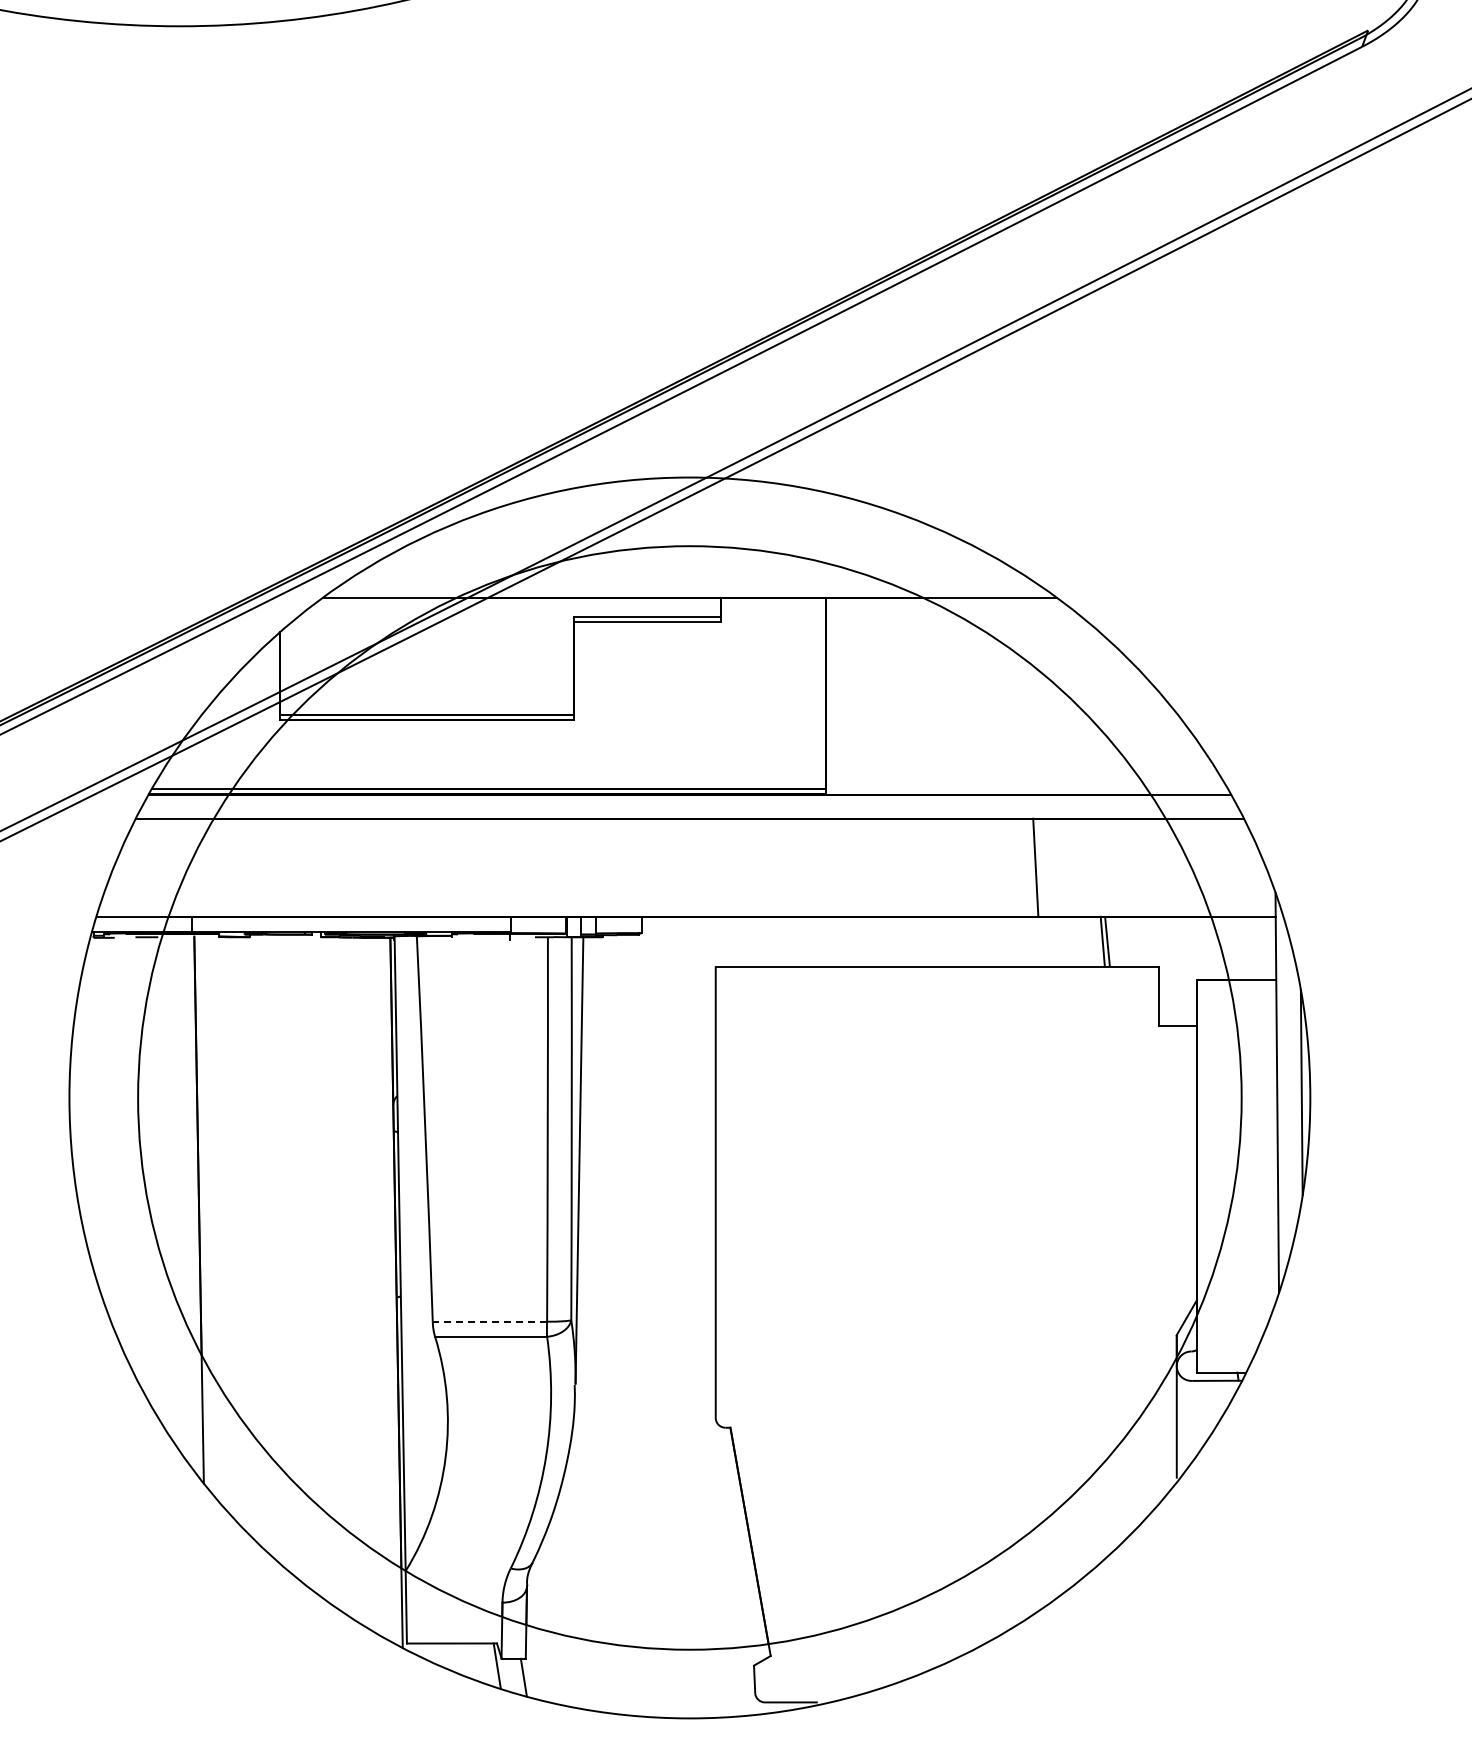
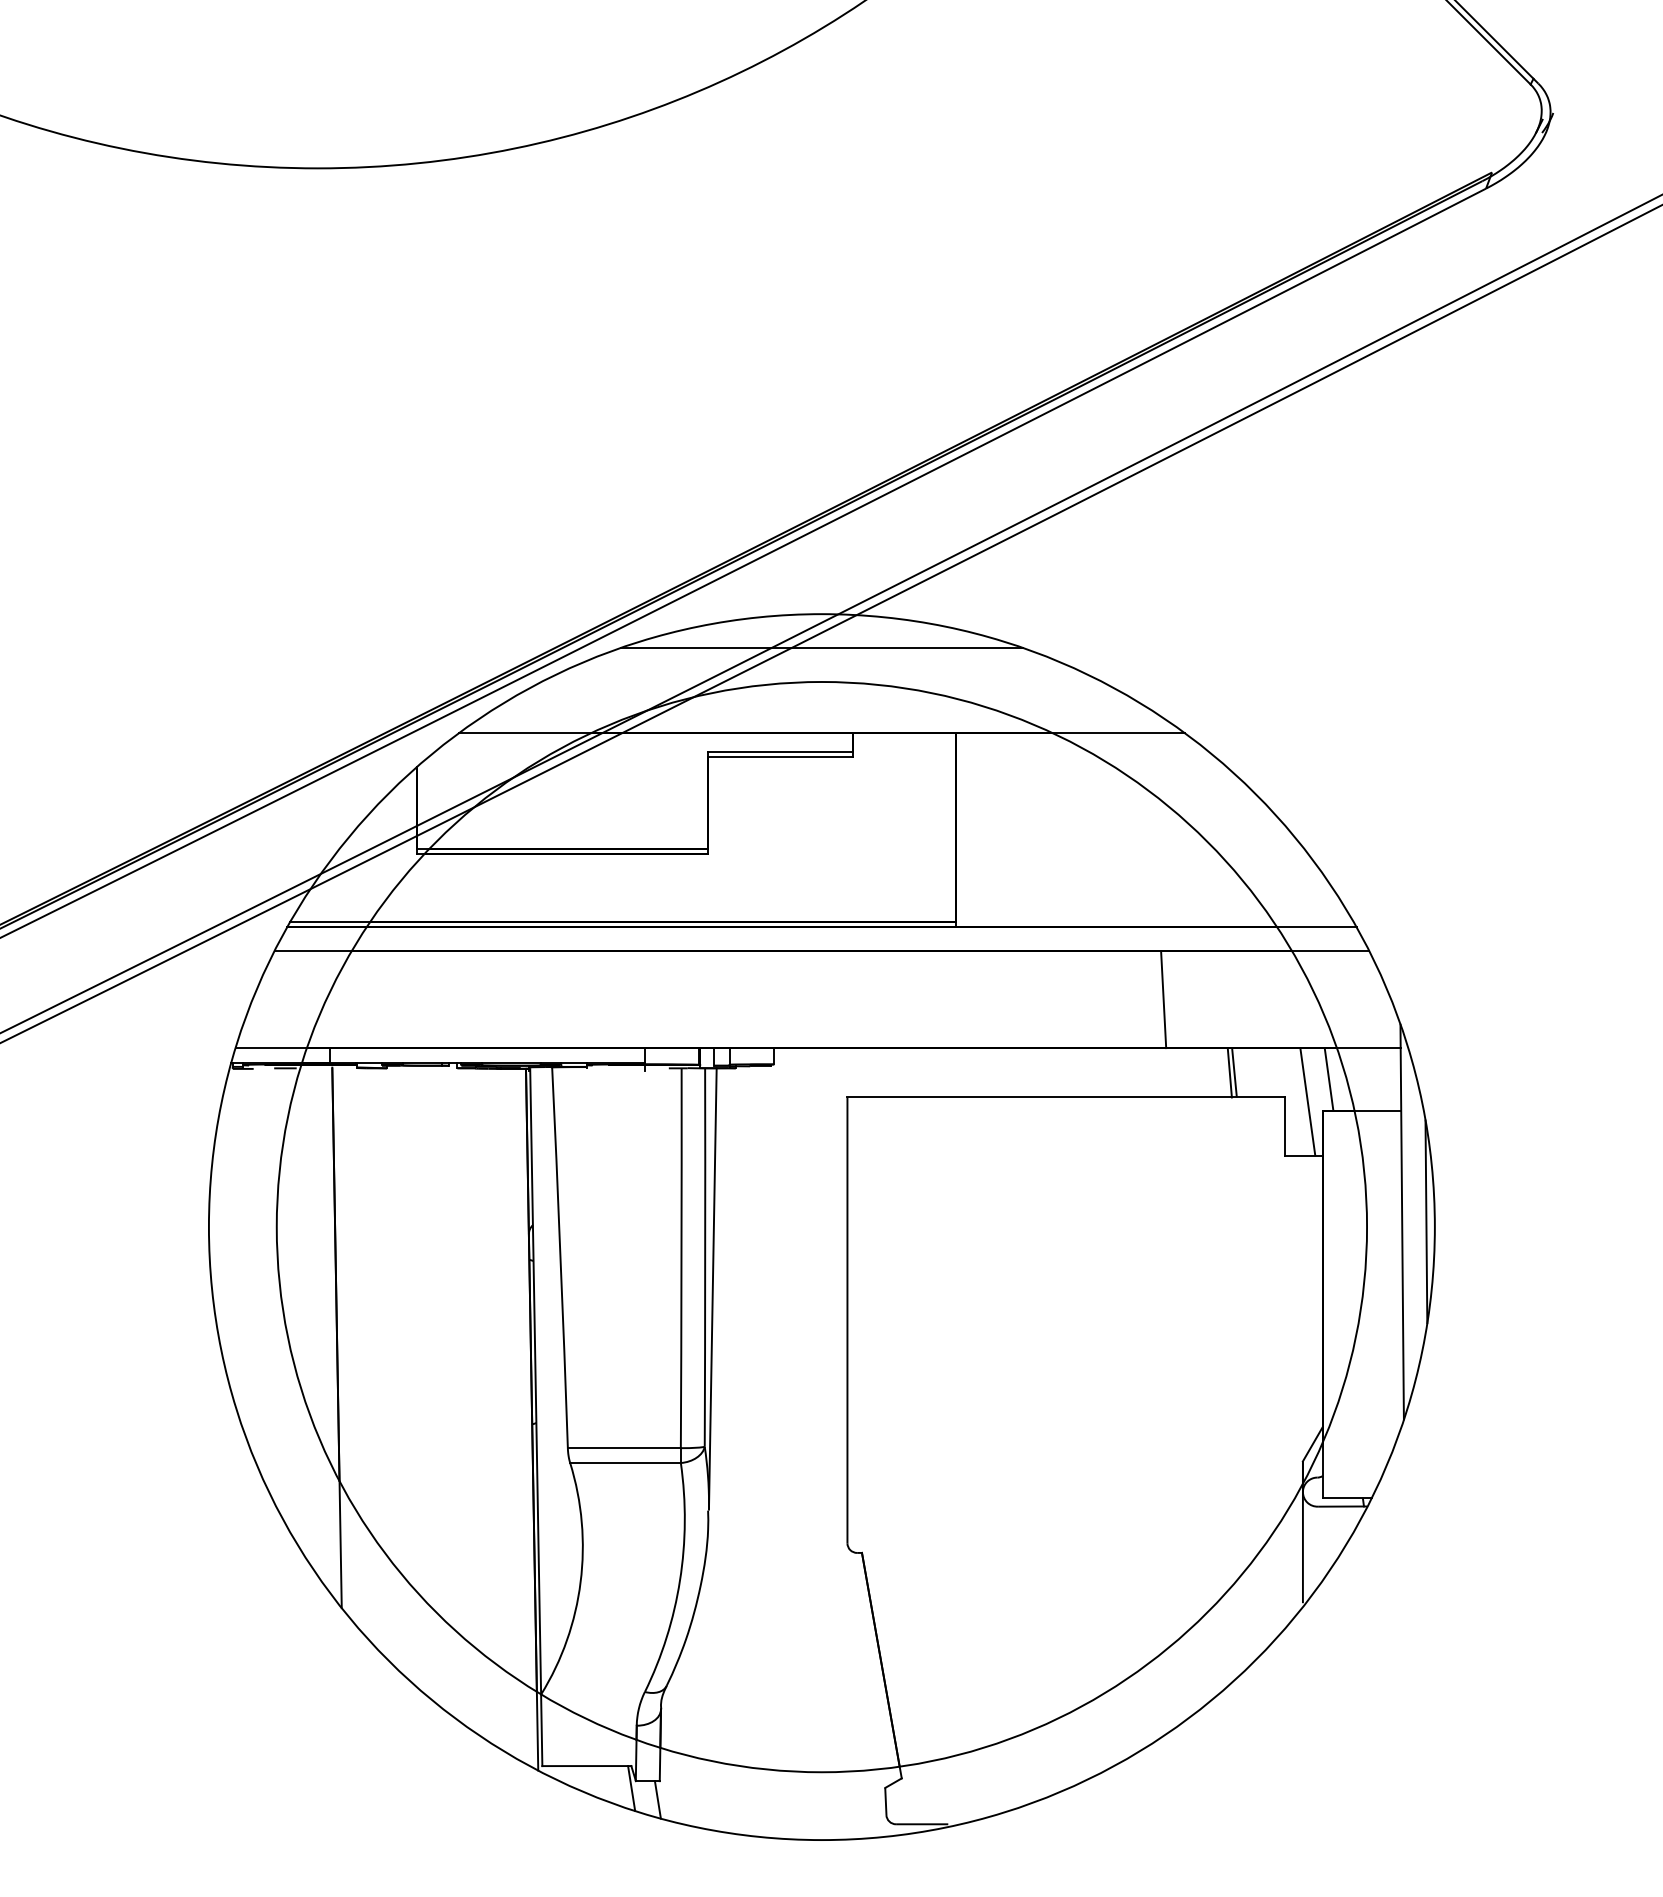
line: (689, 512) -> (821, 648), added
line: (1202, 948) -> (1328, 1079), added
line: (1181, 970) -> (1307, 1101), added
line: (489, 1322) -> (623, 1448), dashed -> solid

